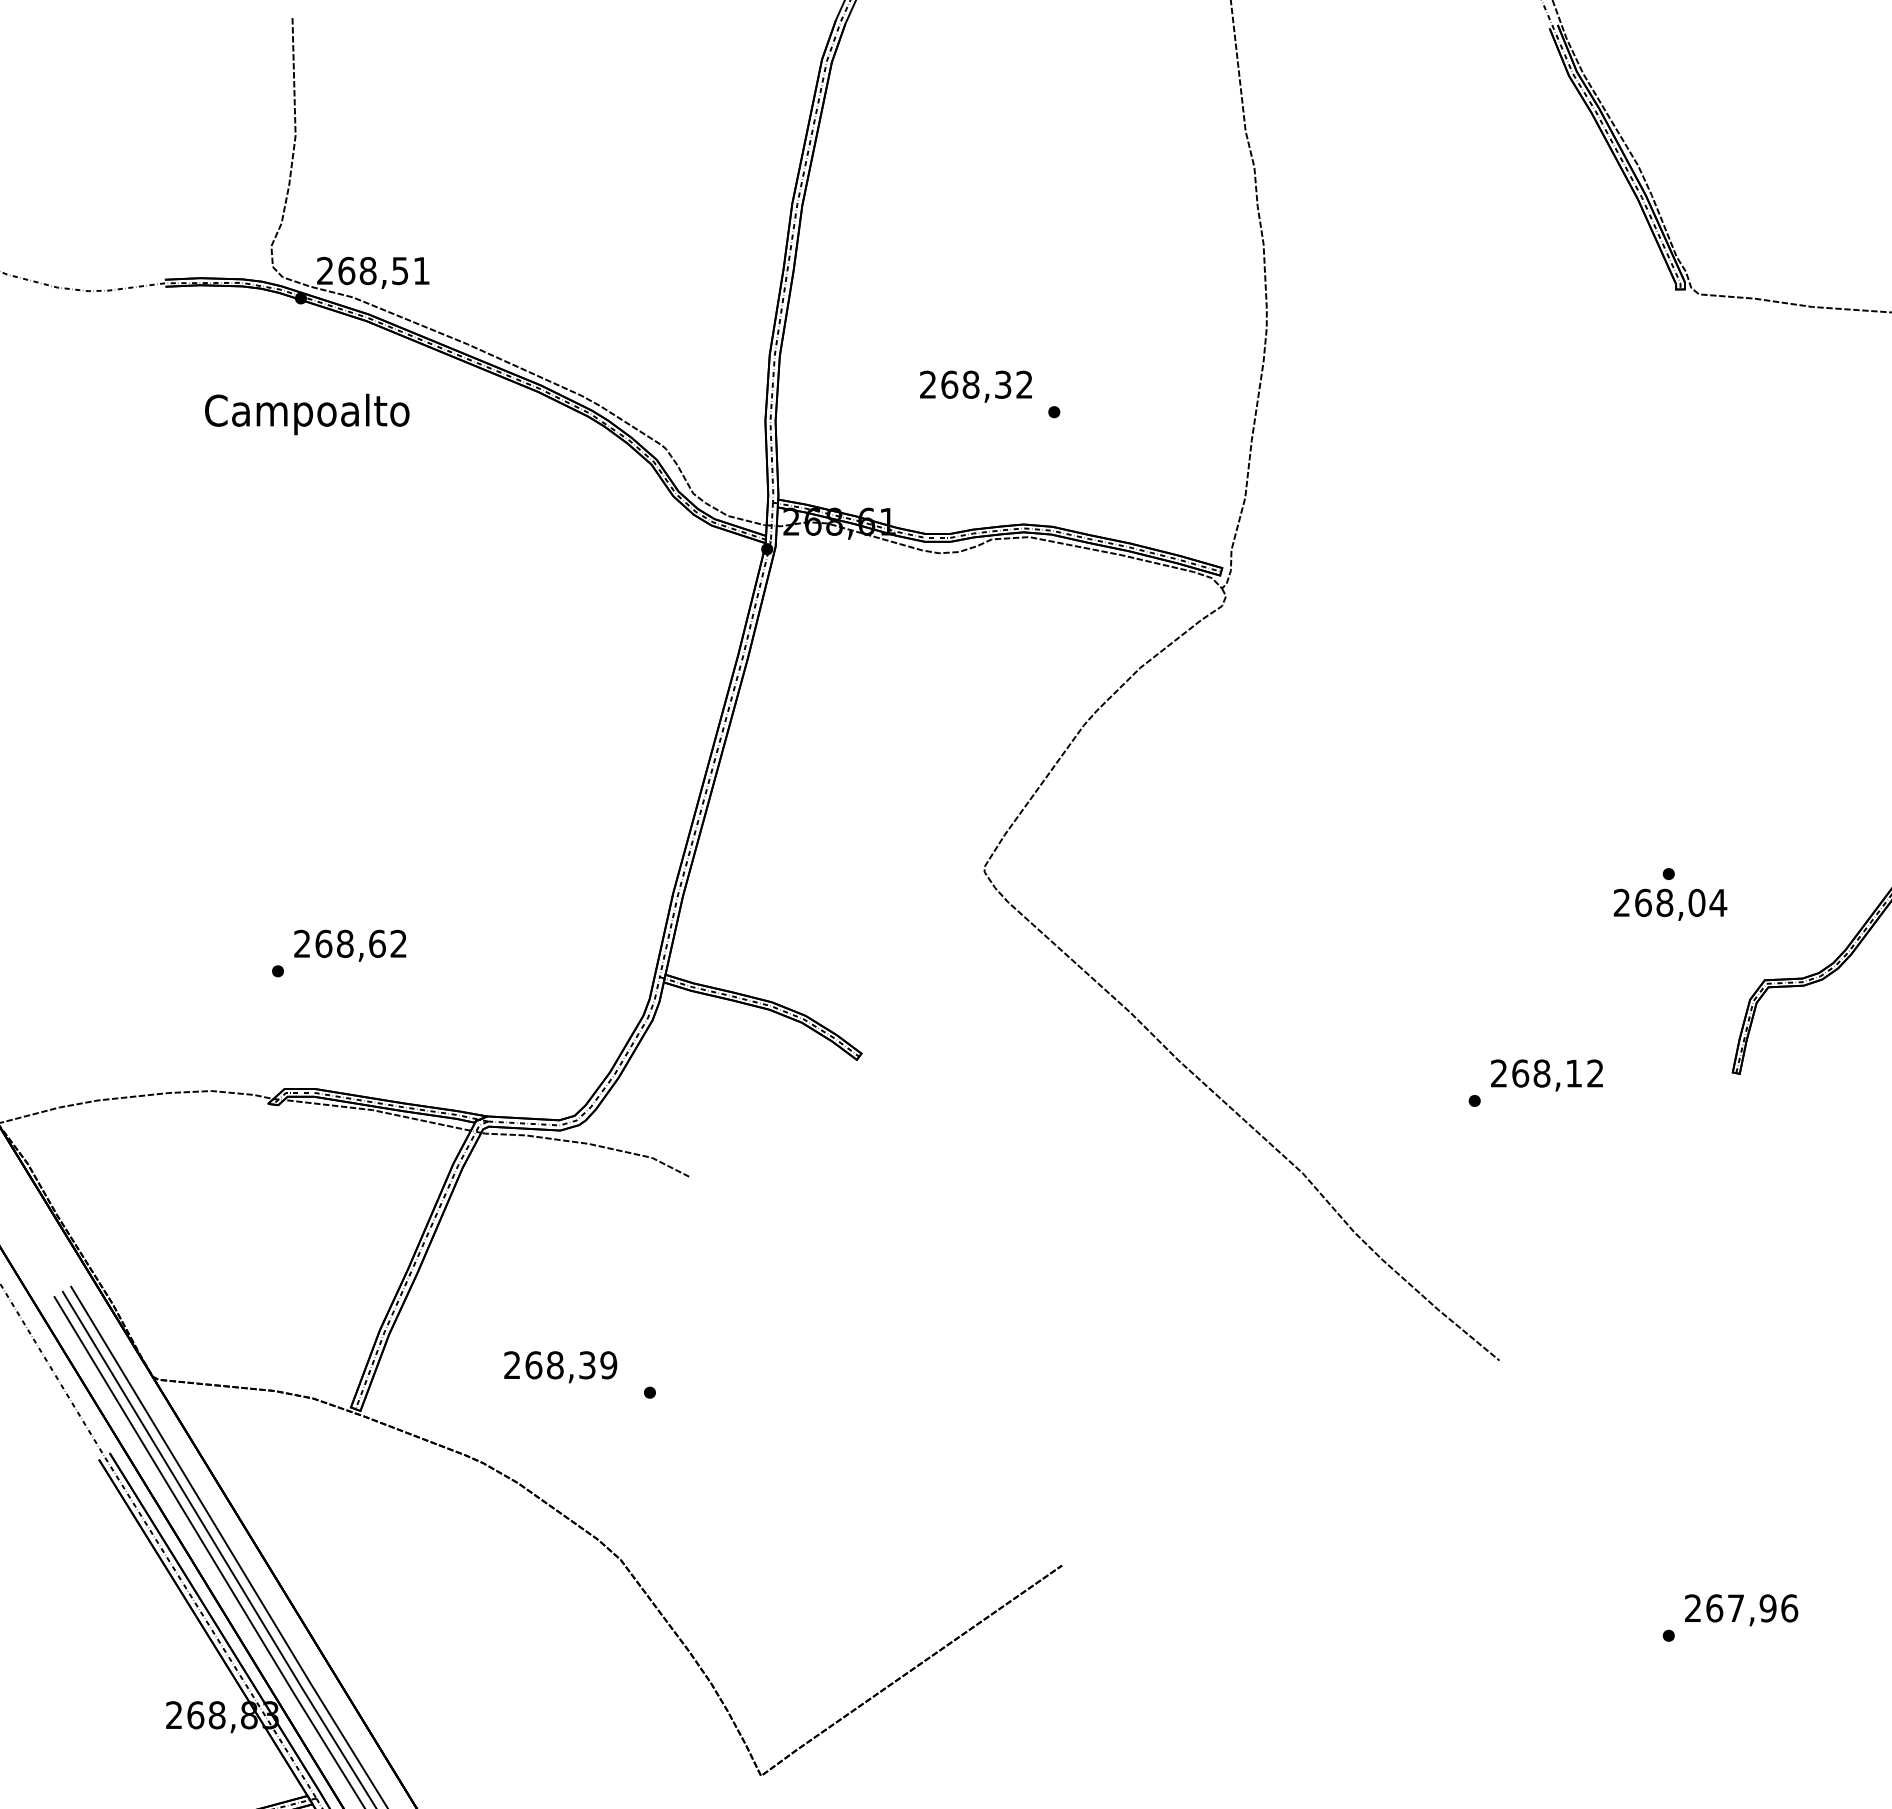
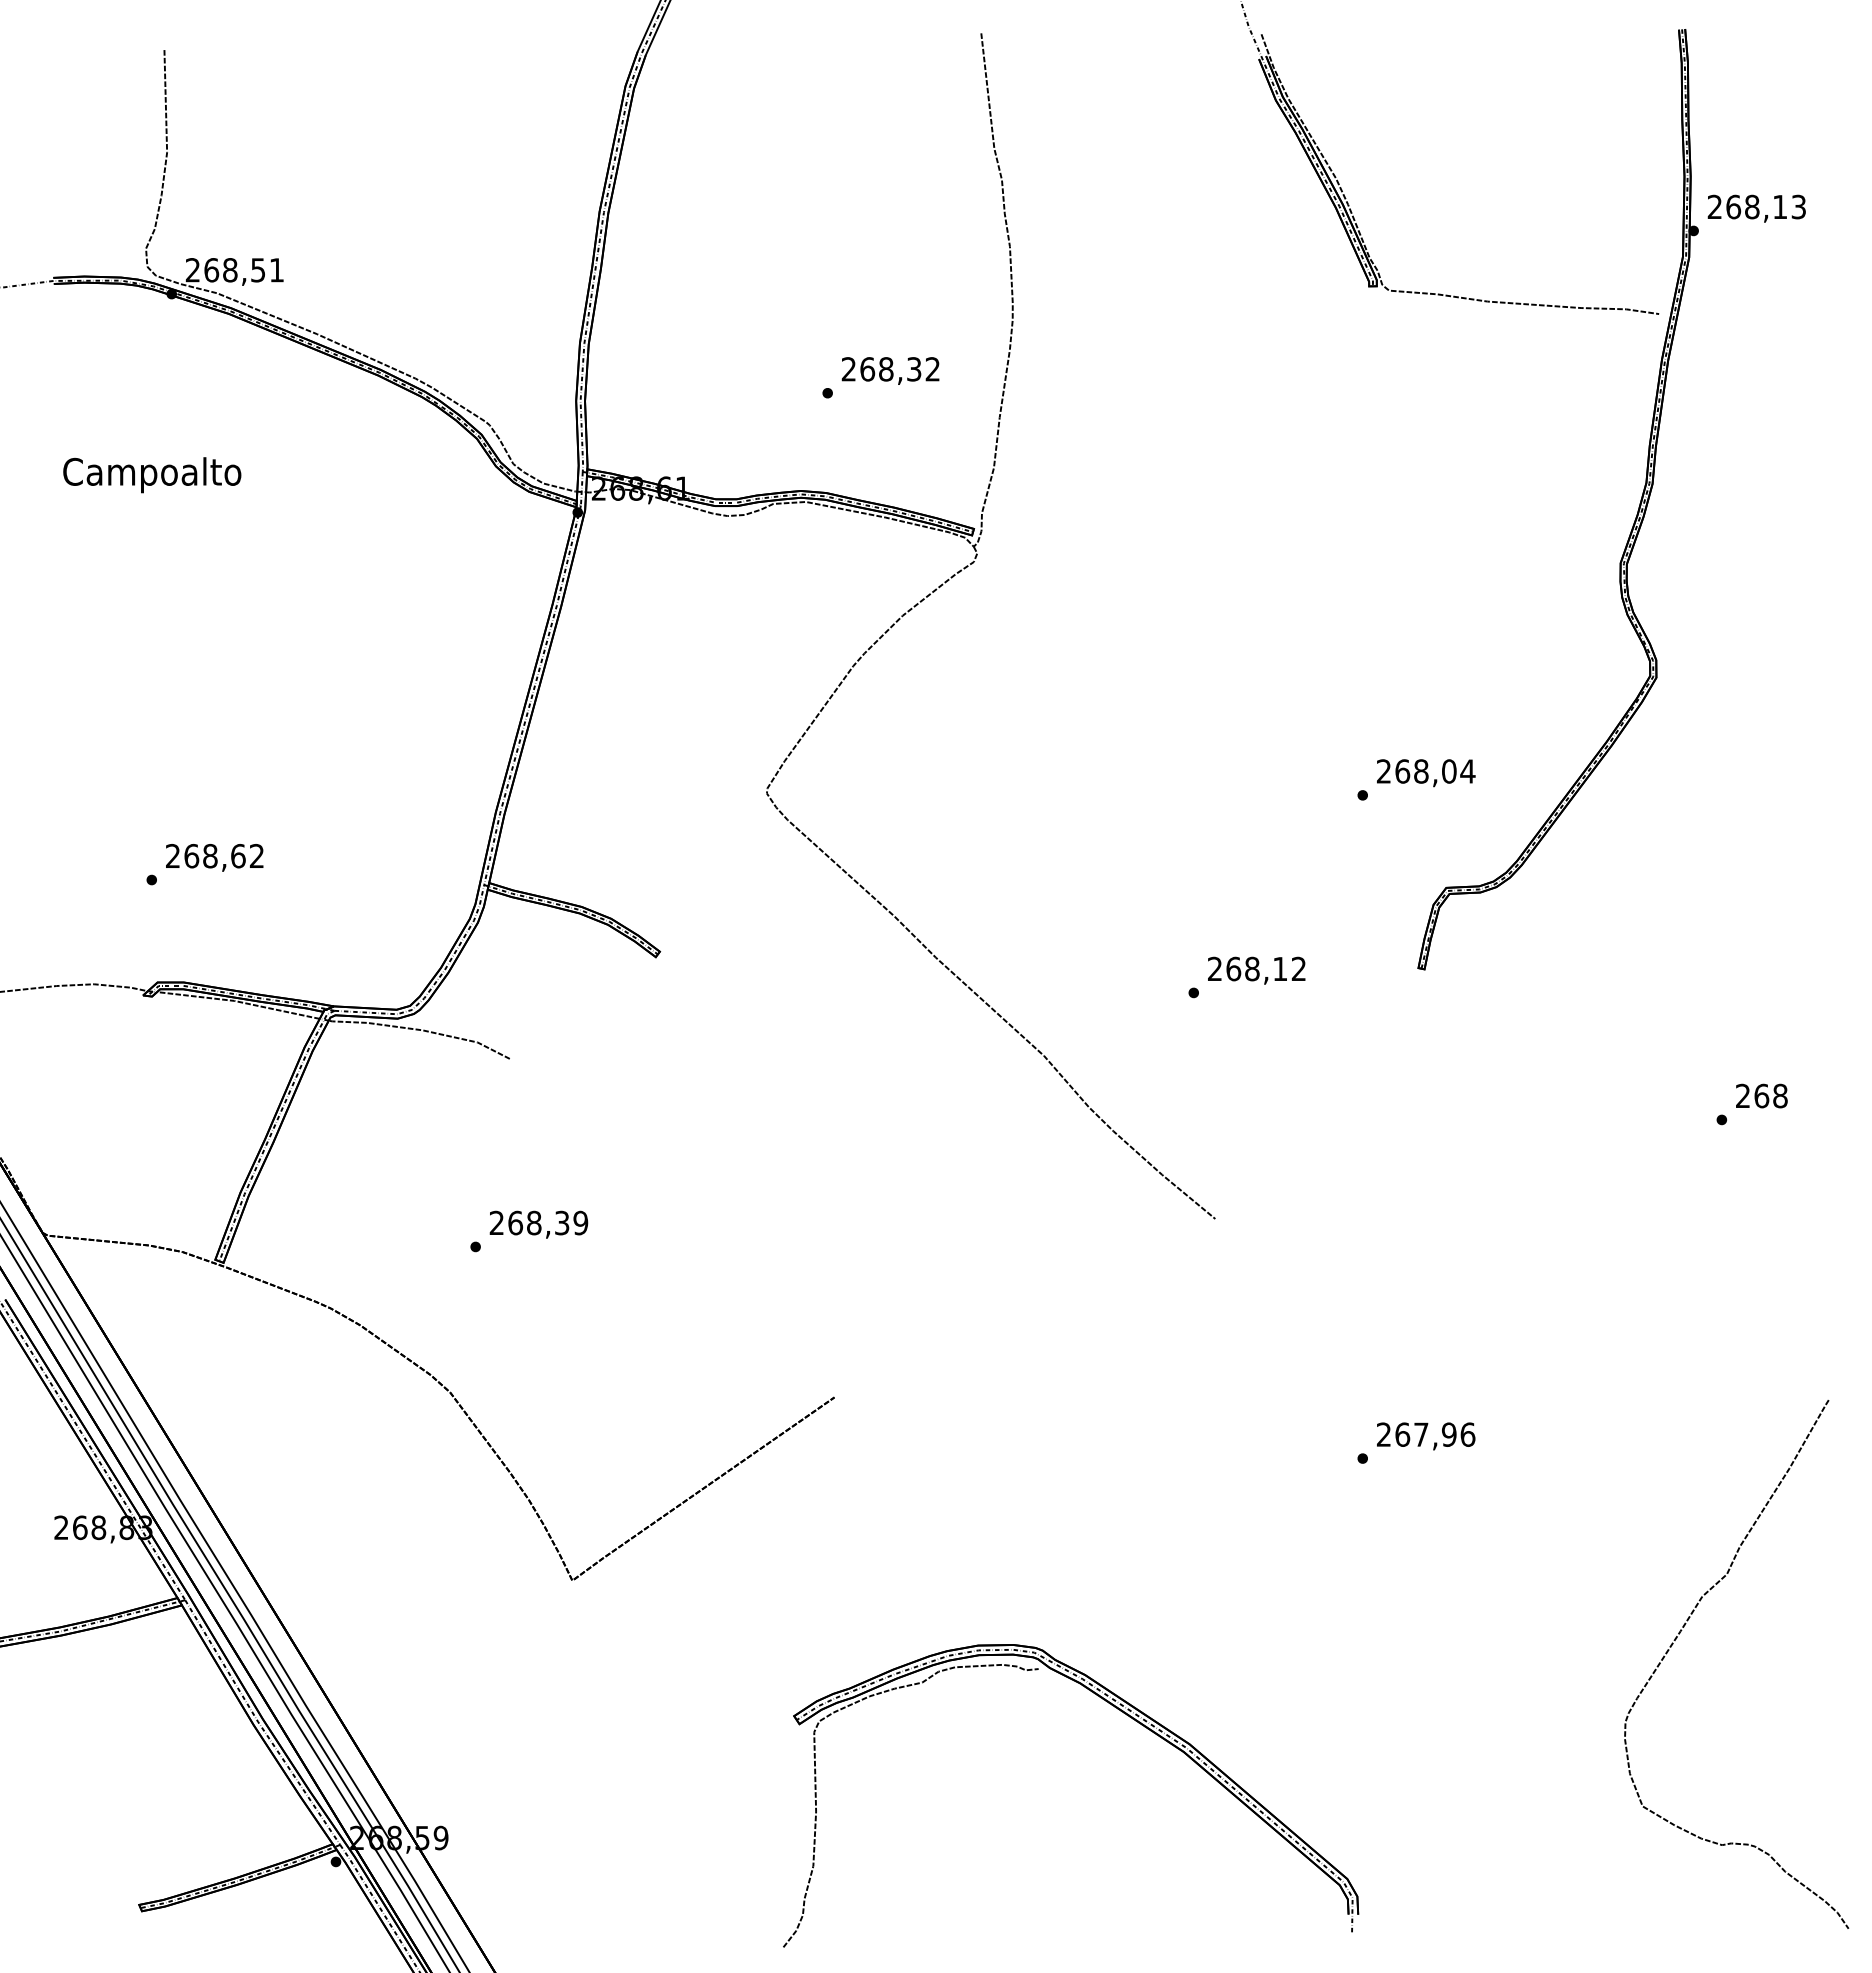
text: (975, 386) -> (890, 370), moved
text: (307, 414) -> (152, 475), moved
text: (1670, 905) -> (1426, 773), moved
text: (560, 1366) -> (538, 1224), moved

